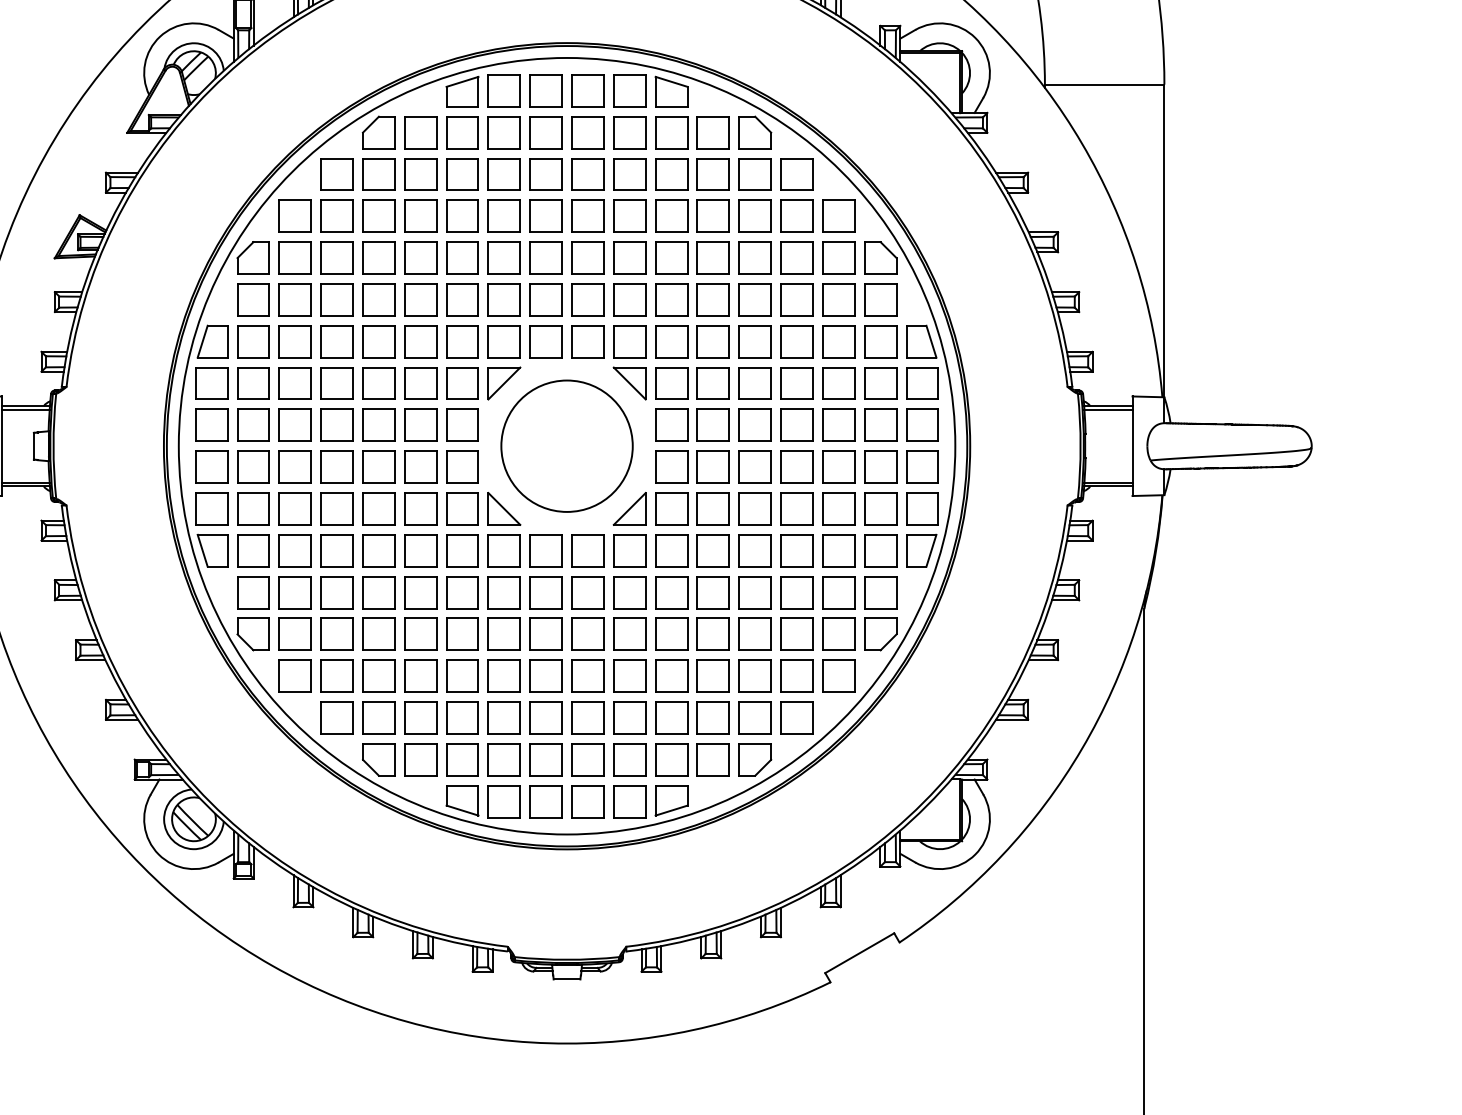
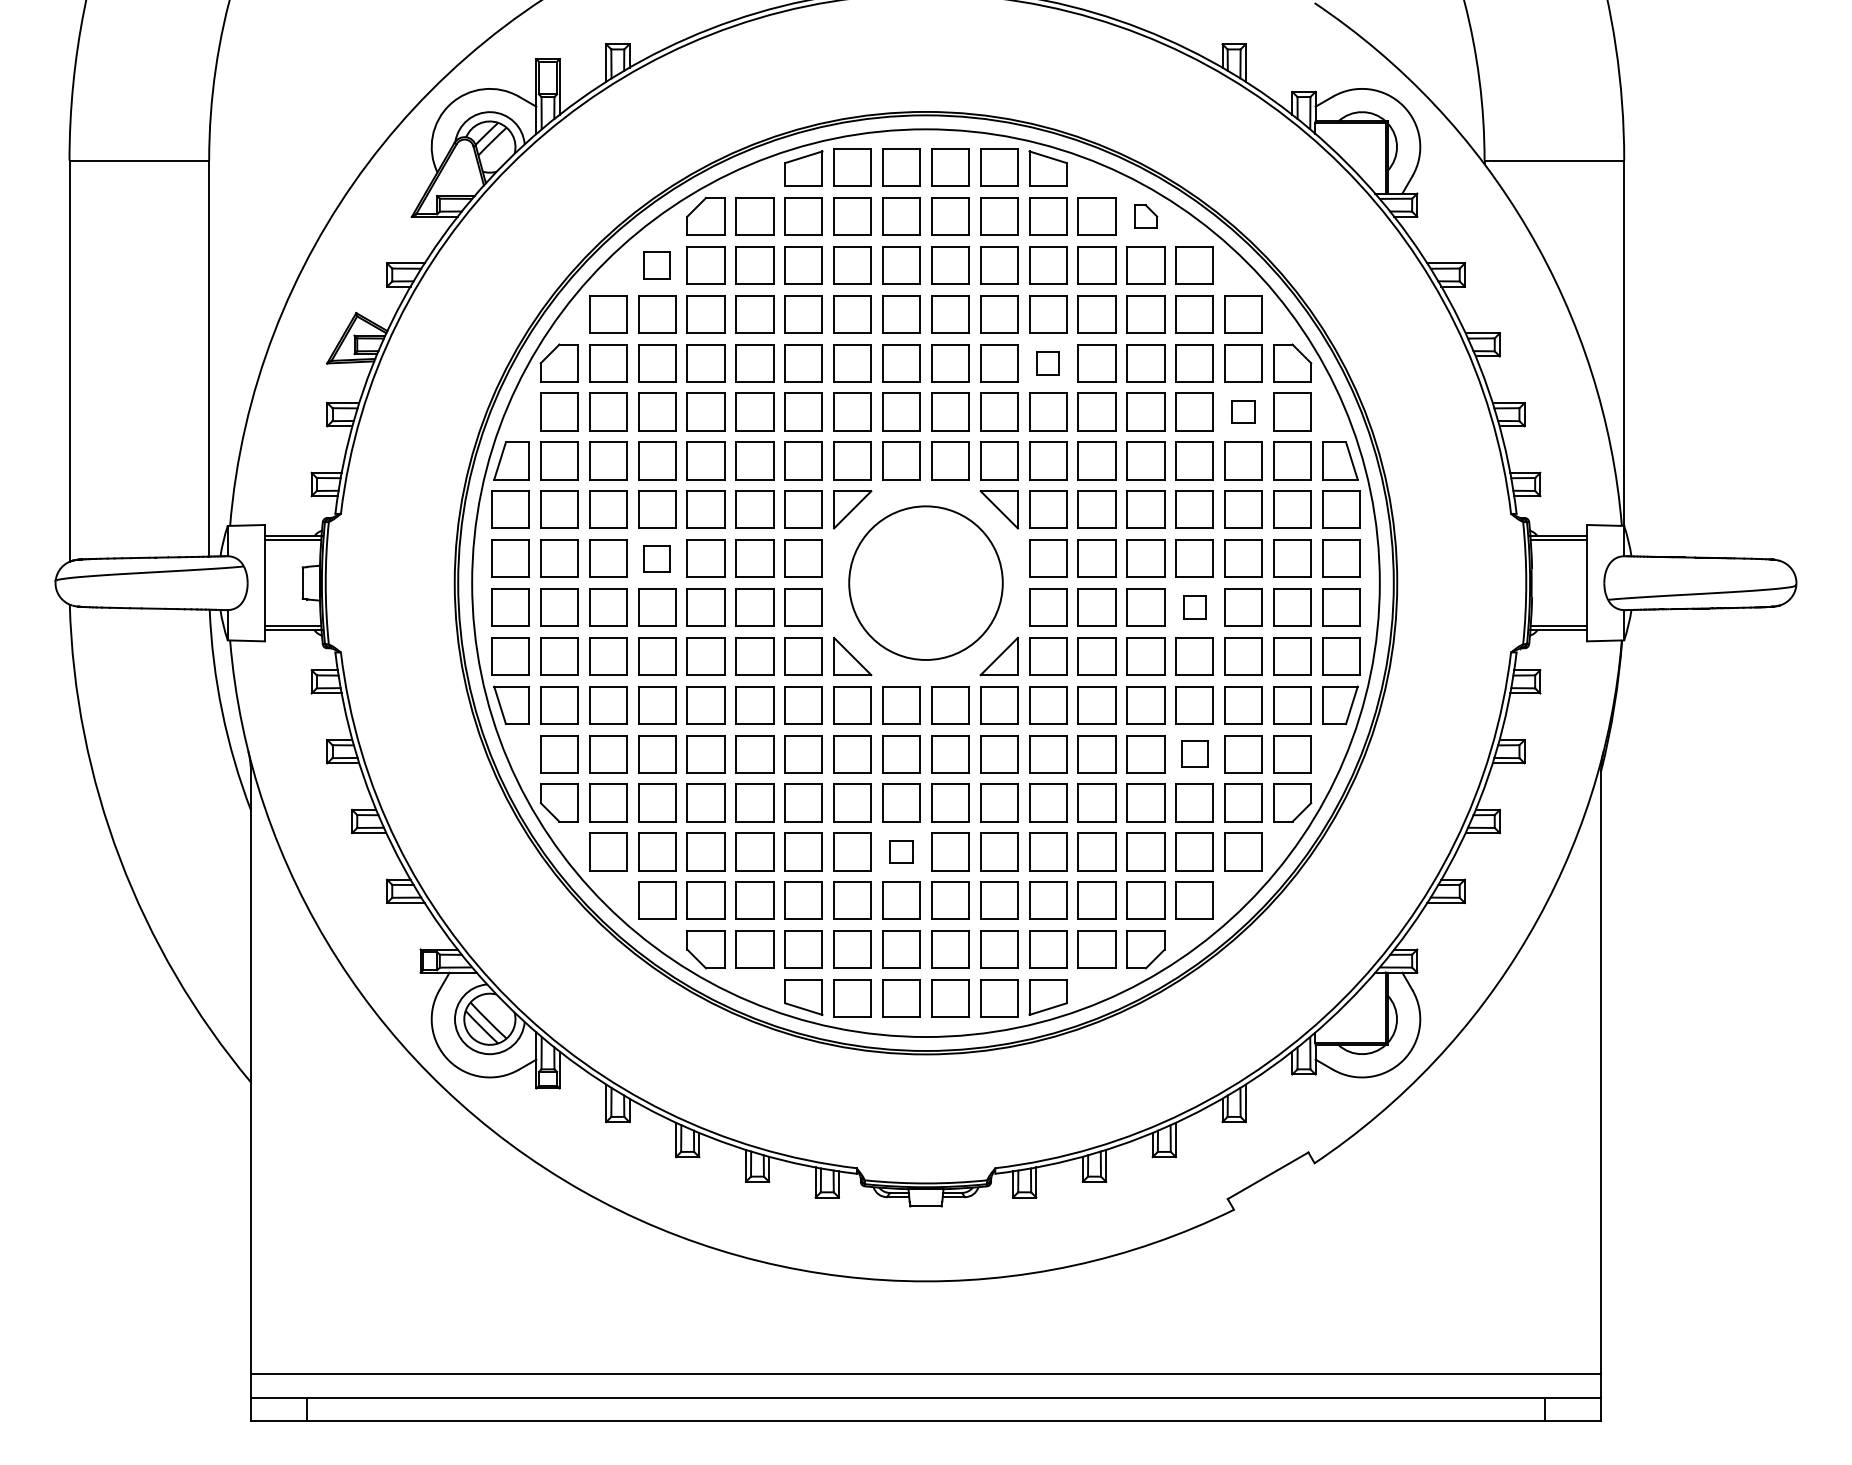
part: (754, 132) -> (1145, 216), size x0.6
part: (337, 174) -> (657, 265), size x0.7
part: (671, 258) -> (1048, 363), size x0.6
part: (838, 299) -> (1243, 411), size x0.6
part: (337, 425) -> (657, 558), size x0.7
part: (796, 467) -> (1194, 607), size x0.6
part: (796, 592) -> (1194, 754), size x0.7
part: (546, 675) -> (901, 851), size x0.6

